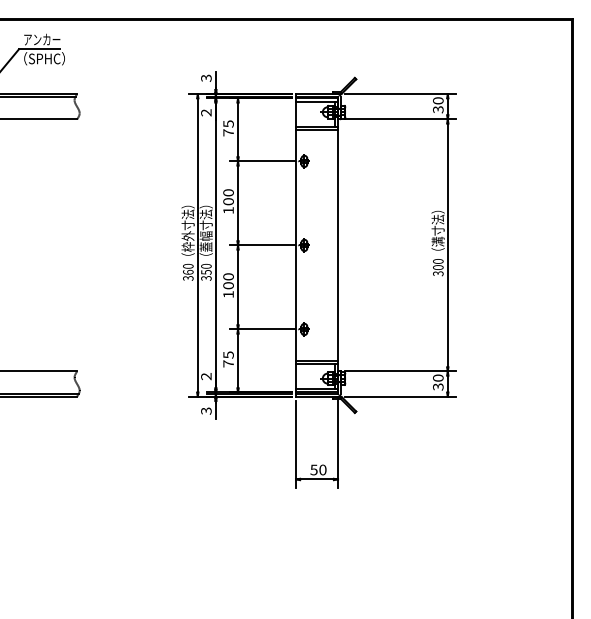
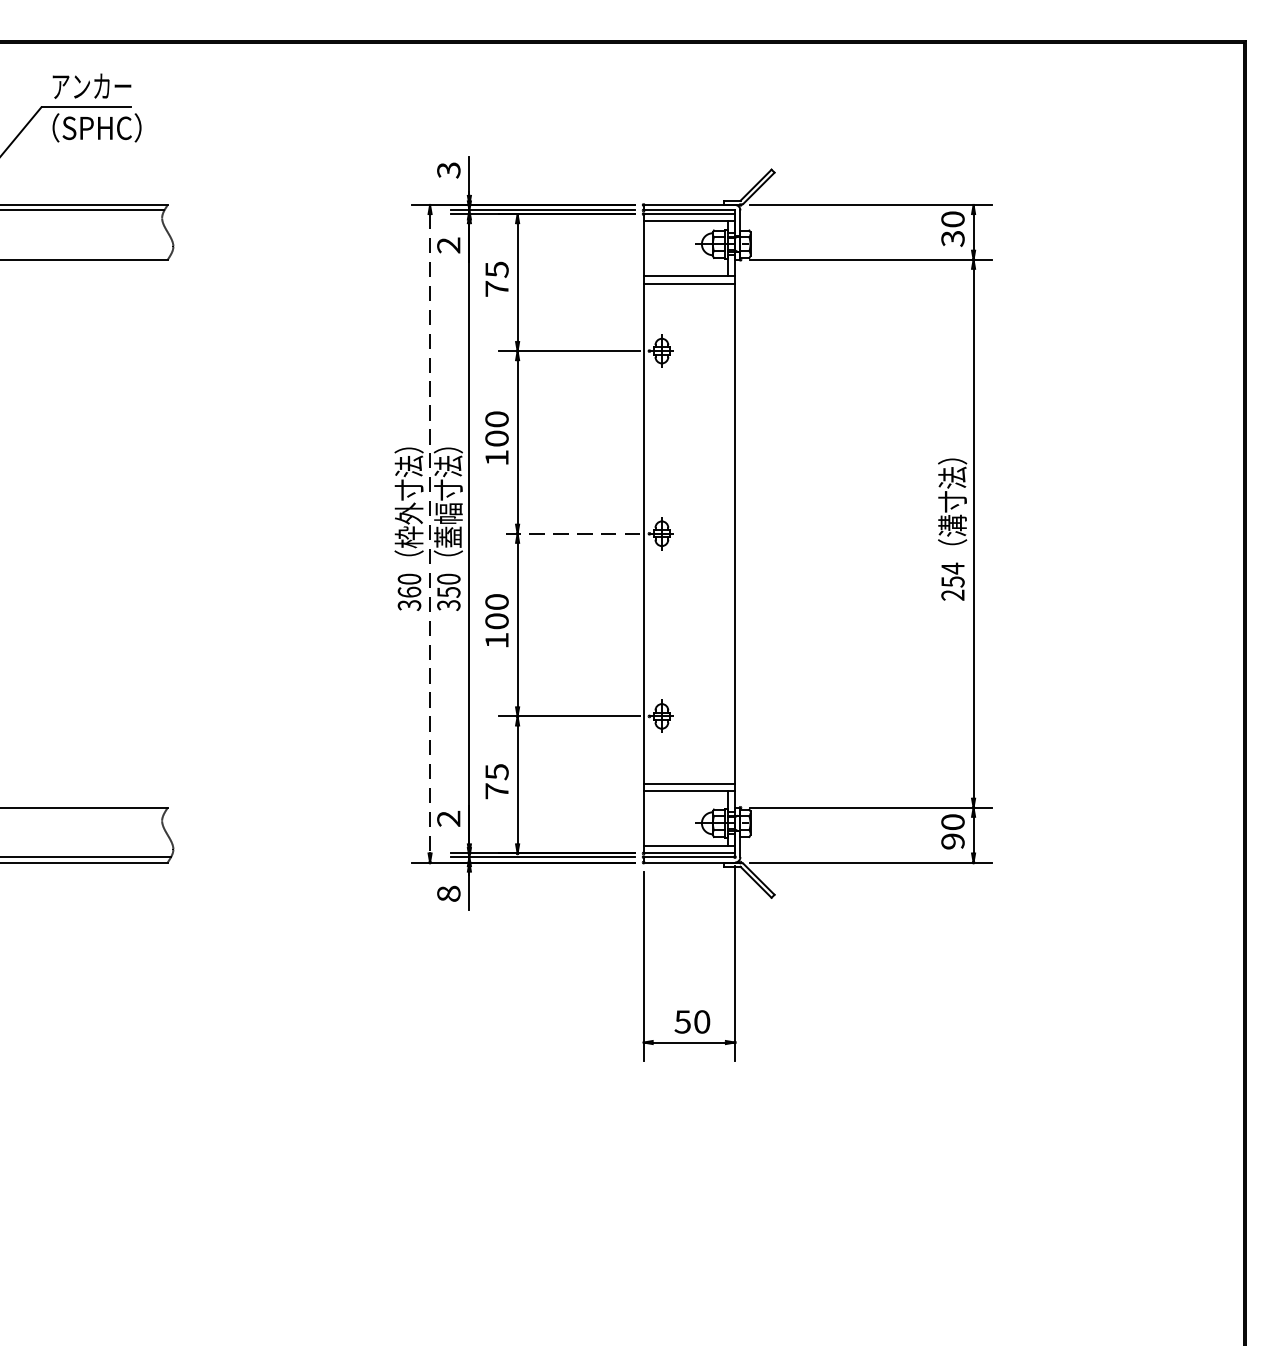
line: (197, 245) -> (429, 533), solid -> dashed
line: (261, 245) -> (568, 533), solid -> dashed
text: (438, 267) -> (953, 581), 300 -> 254
text: (438, 386) -> (953, 840), 30 -> 90
text: (206, 410) -> (449, 892), 3 -> 8

